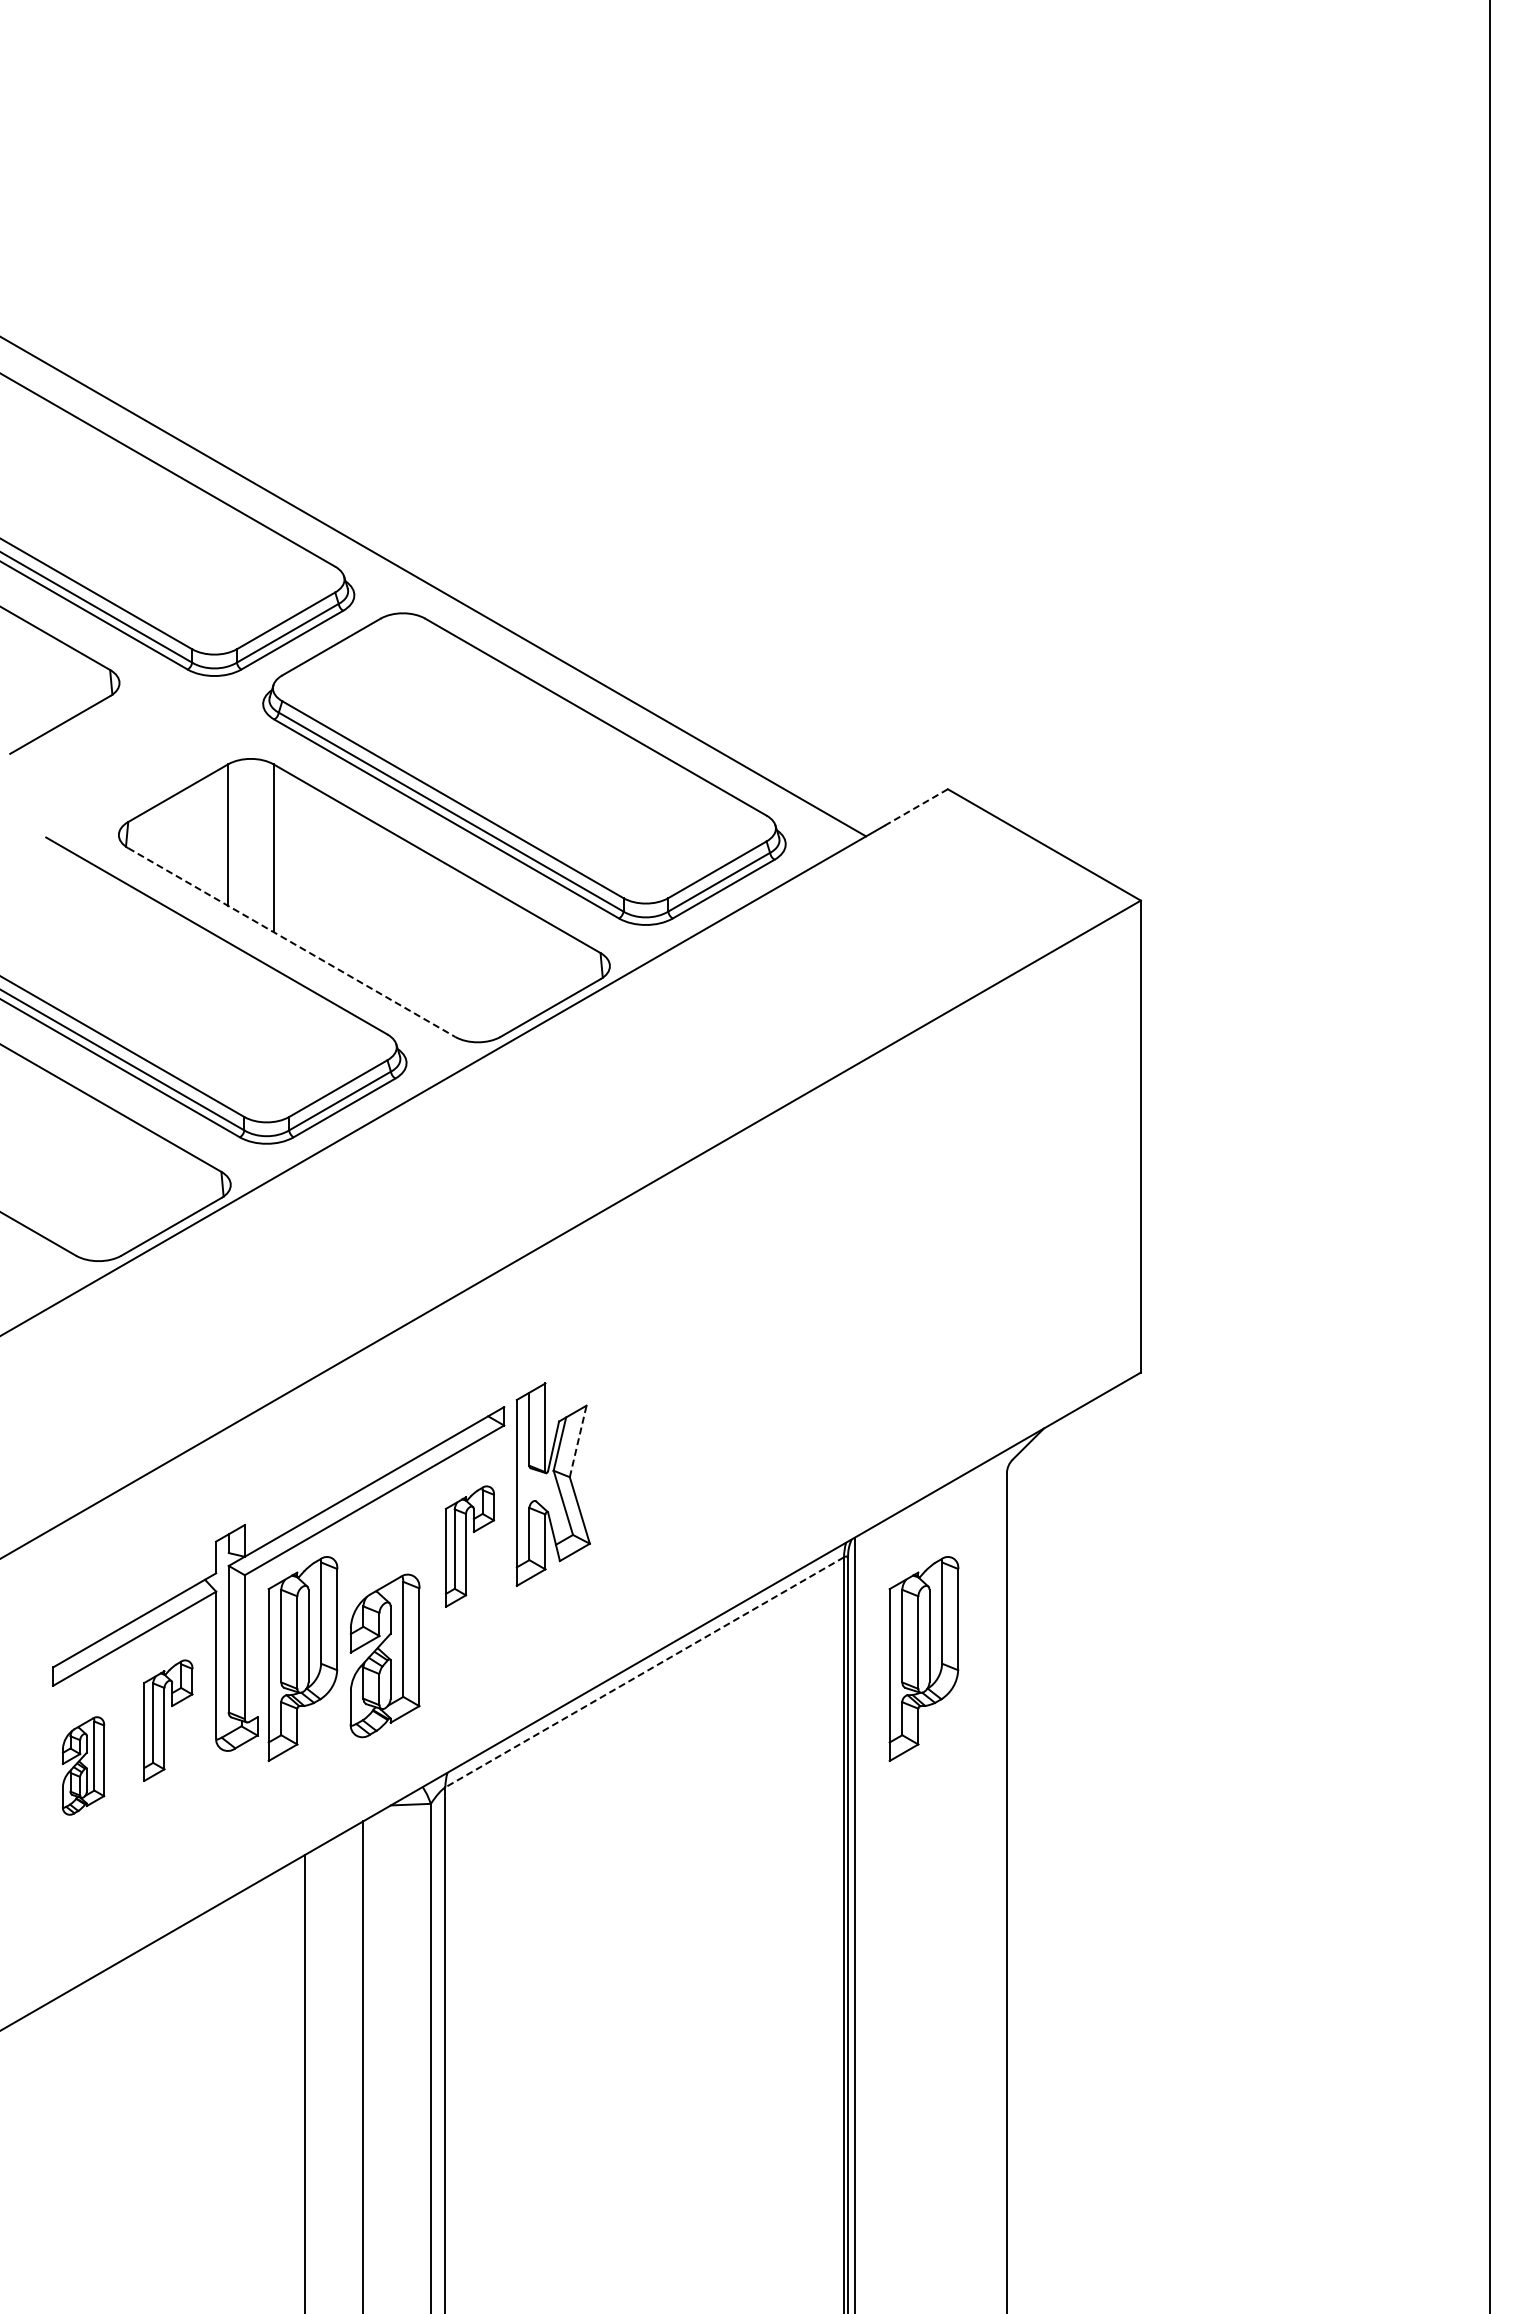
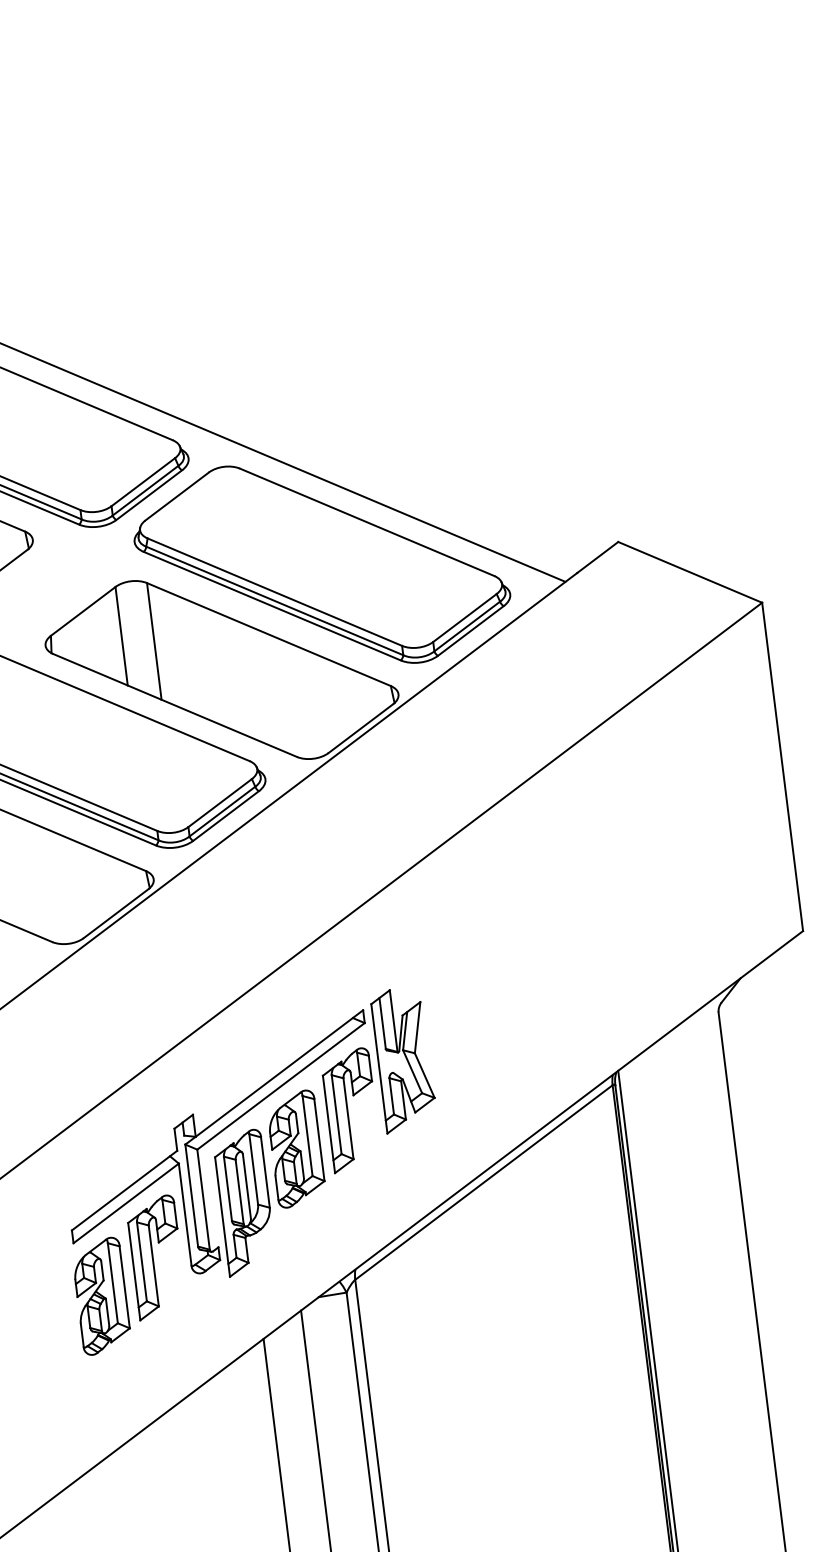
line: (916, 807) -> (598, 557), dashed -> solid
line: (291, 942) -> (174, 705), dashed -> solid
line: (578, 1441) -> (417, 1027), dashed -> solid
part: (469, 1546) -> (351, 1110), size x1.43
part: (384, 1655) -> (295, 1148), moved
part: (923, 1658) -> (676, 1148), removed
line: (644, 1672) -> (483, 1182), dashed -> solid
part: (168, 1720) -> (156, 1257), size x1.43
part: (83, 1765) -> (101, 1296), size x1.67

